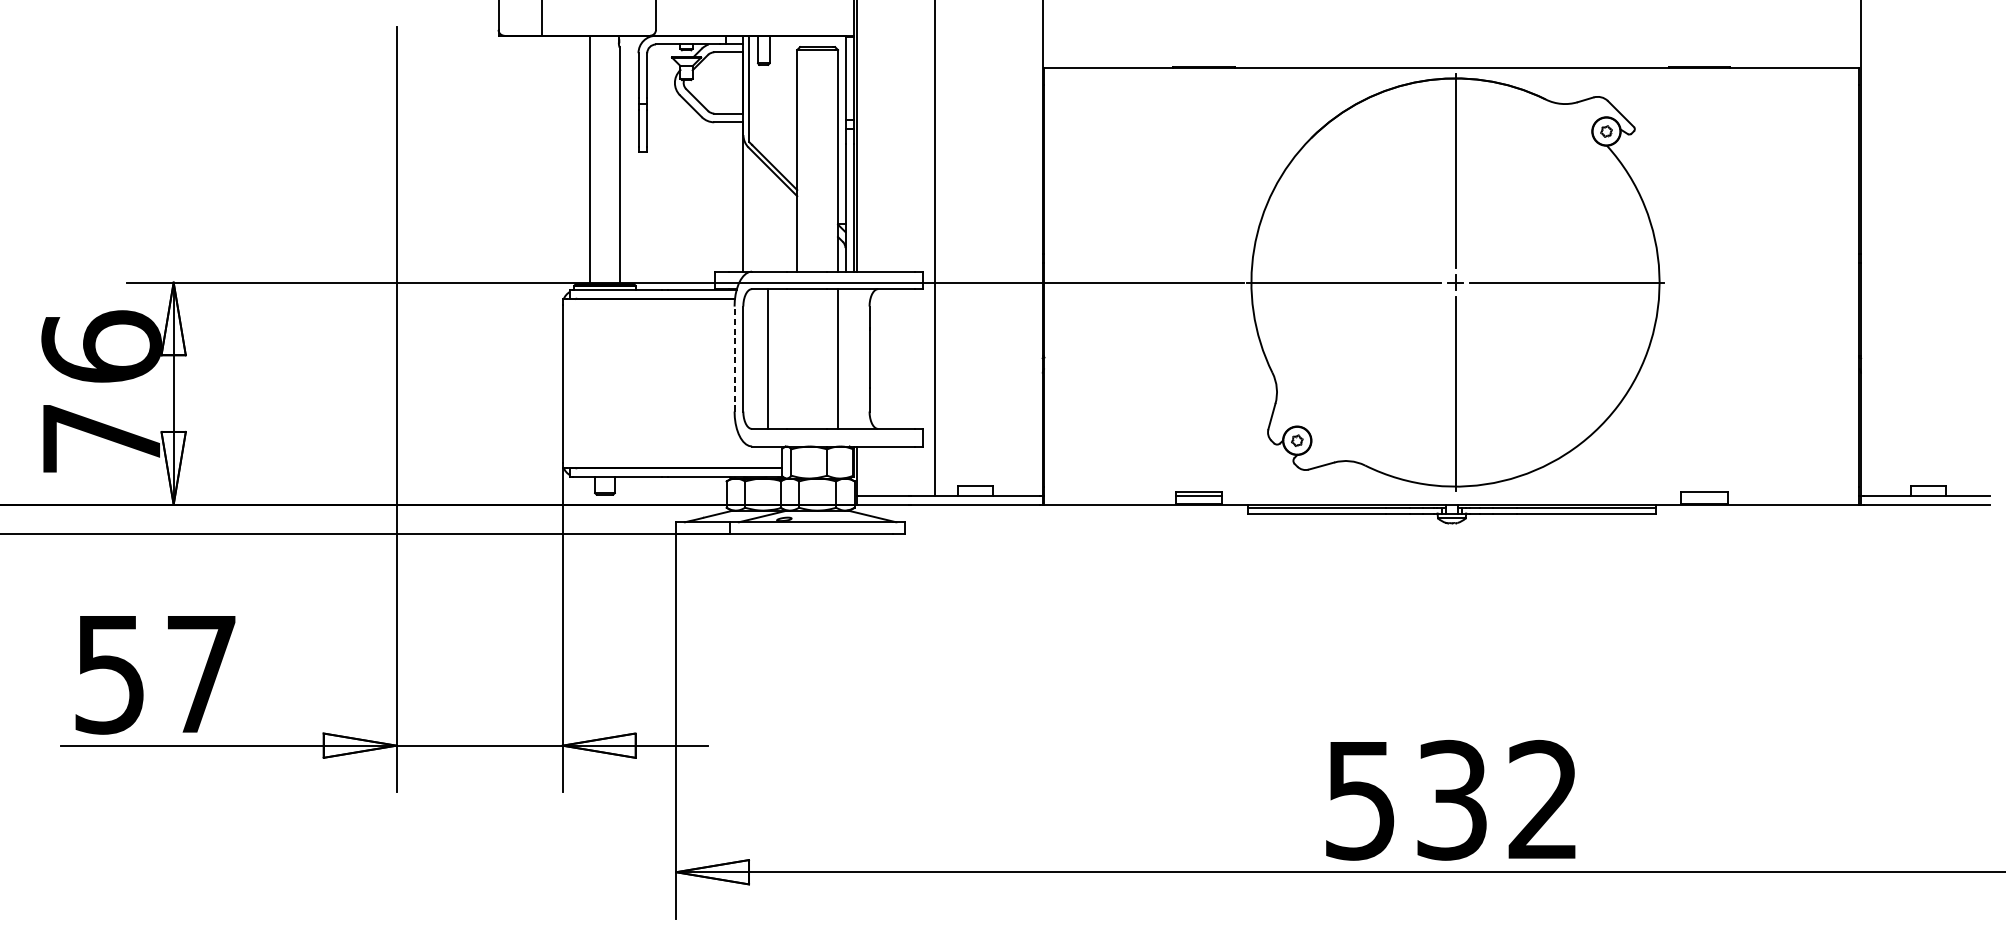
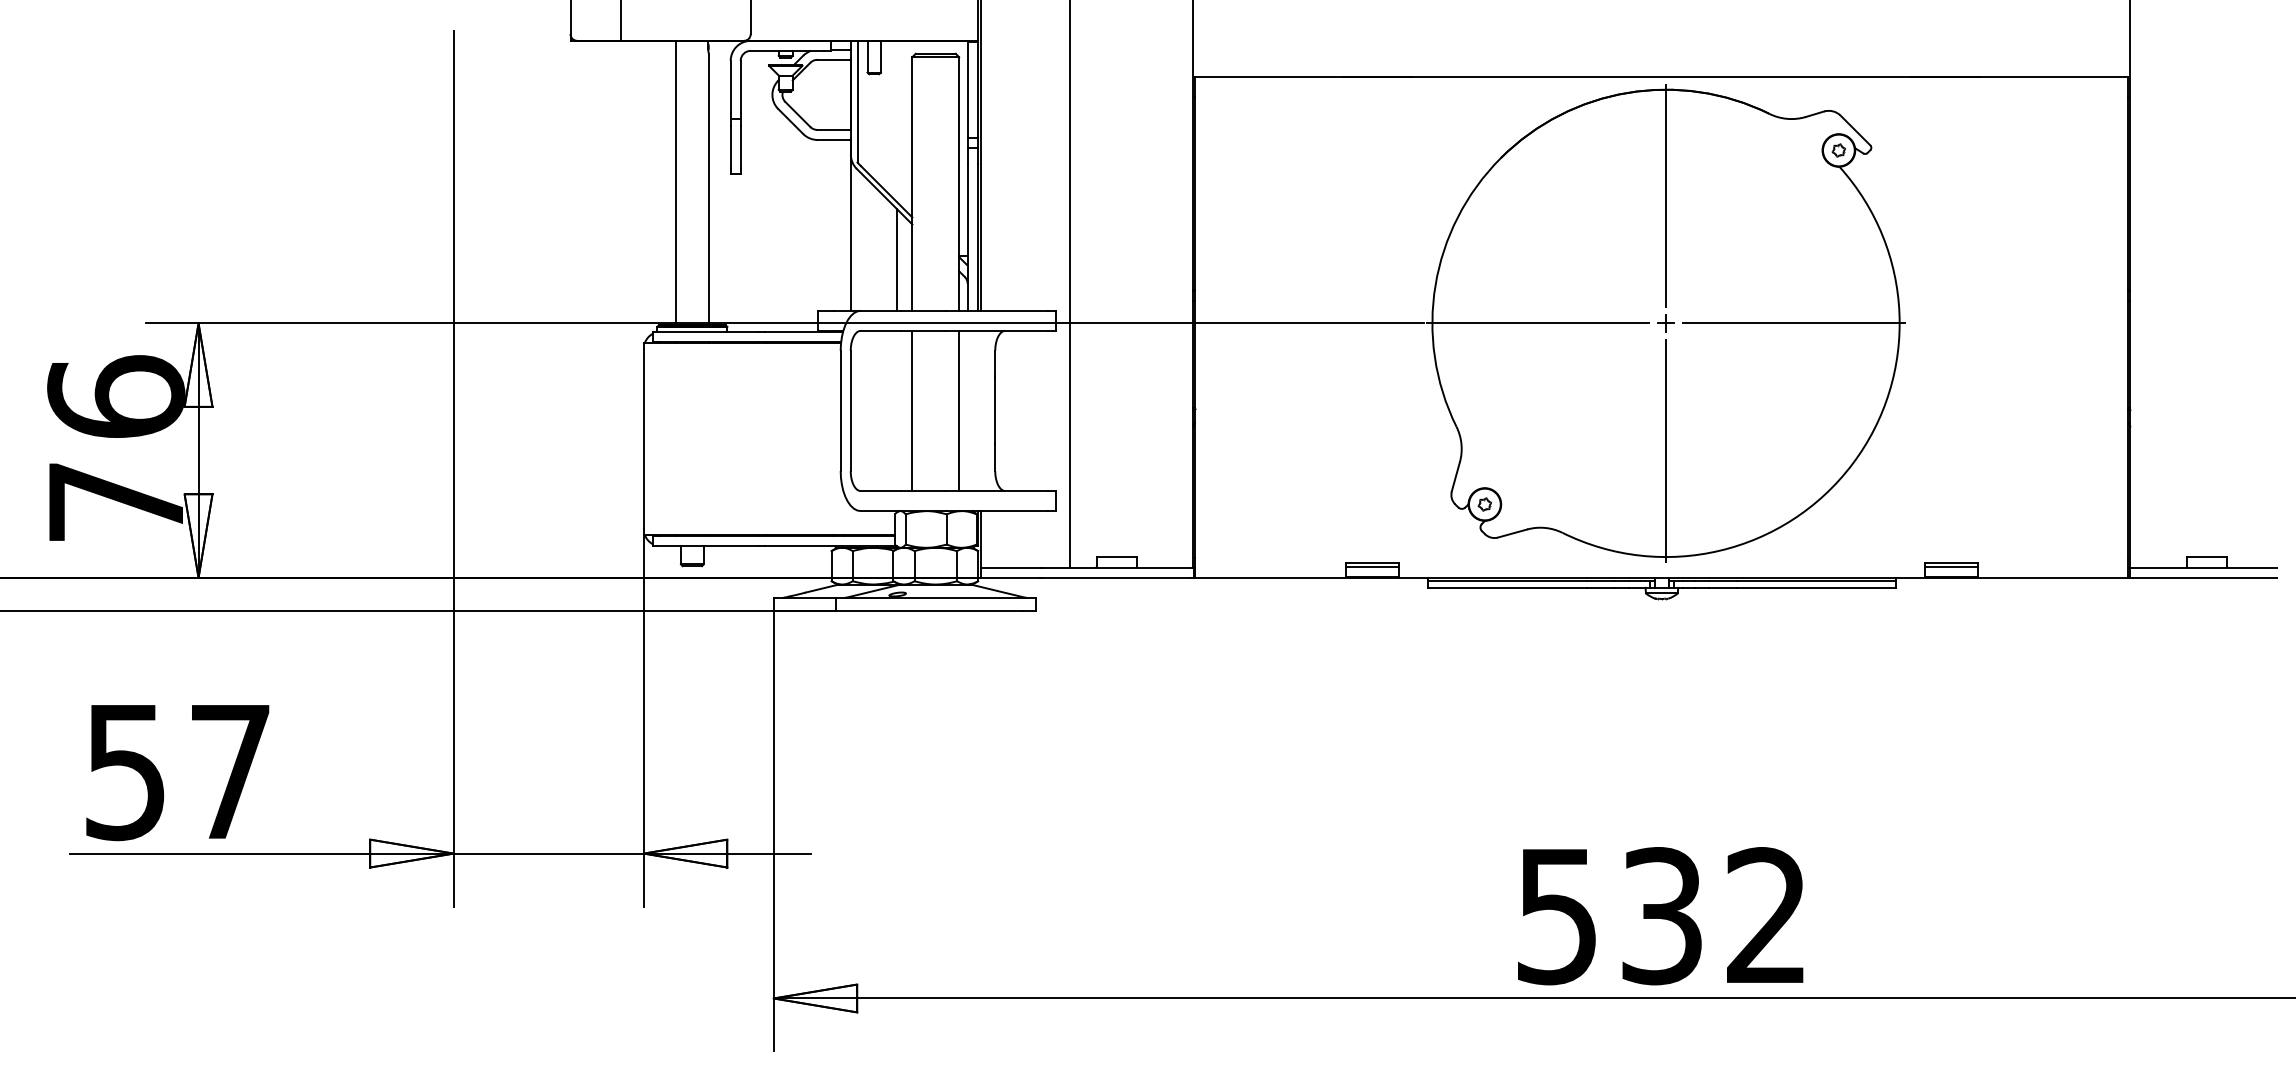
line: (784, 226) -> (897, 259), added
line: (734, 358) -> (840, 410), dashed -> solid
line: (767, 358) -> (912, 410), moved
line: (1704, 495) -> (1951, 567), added

